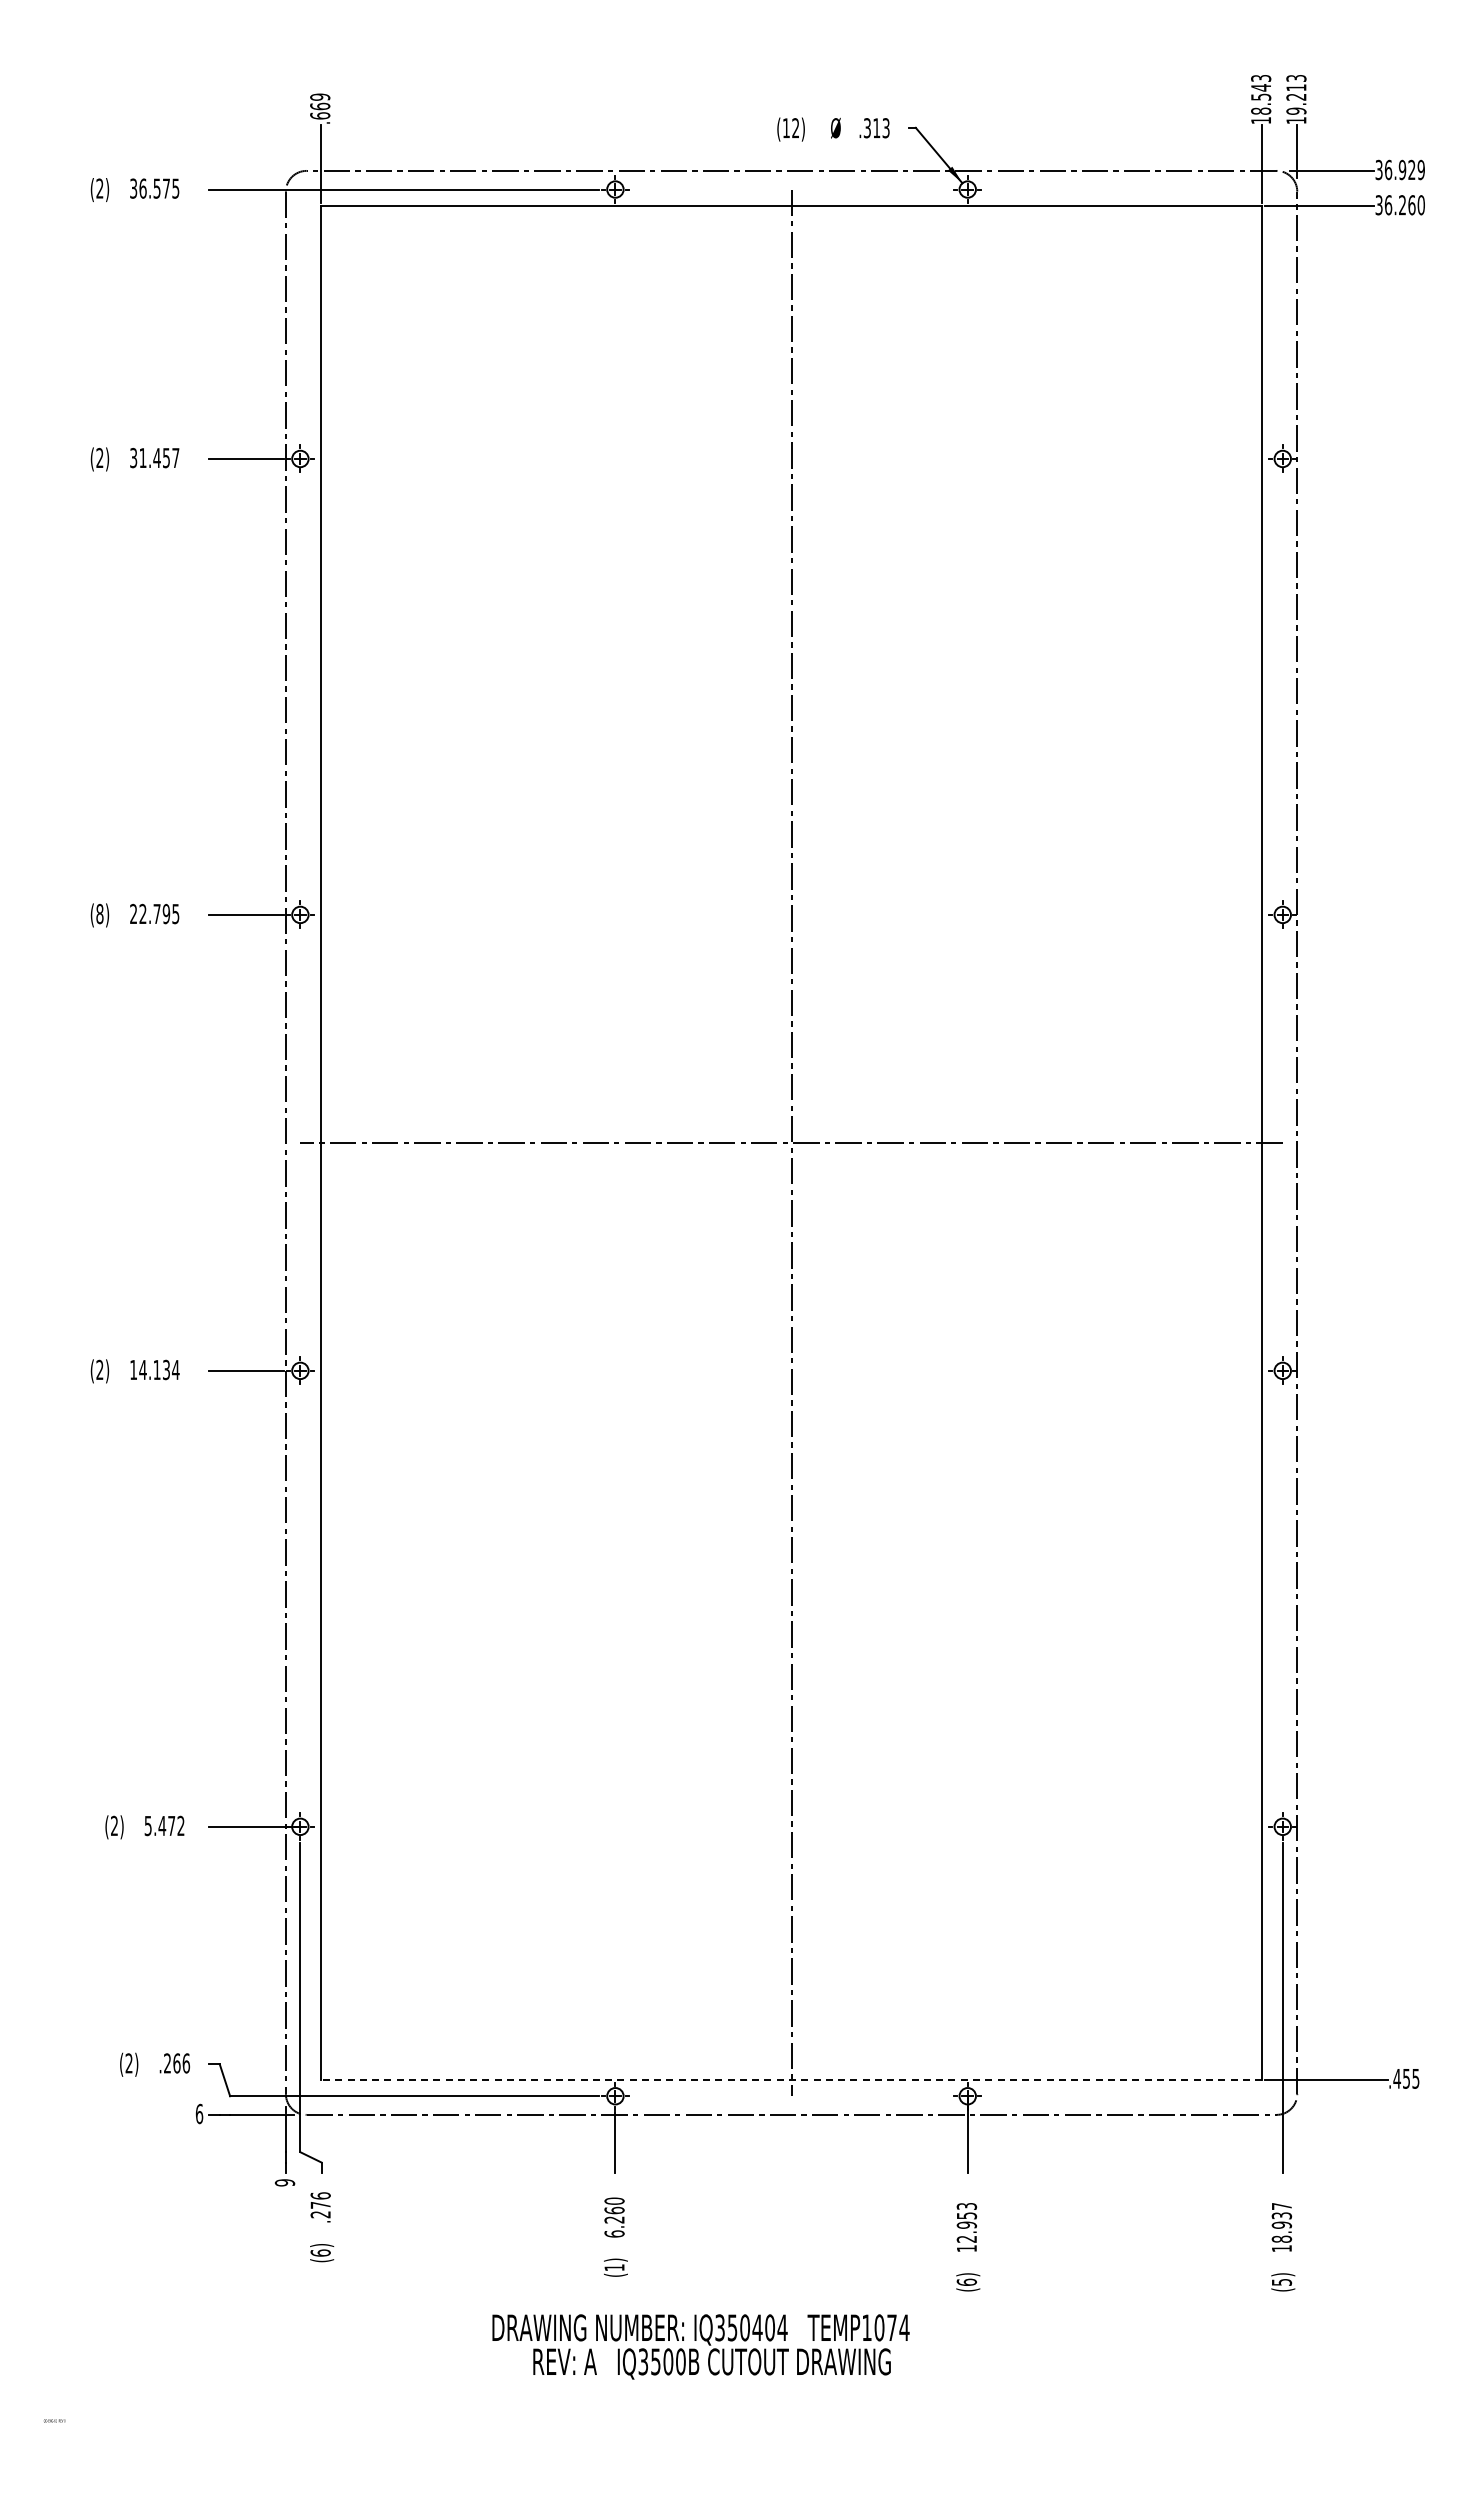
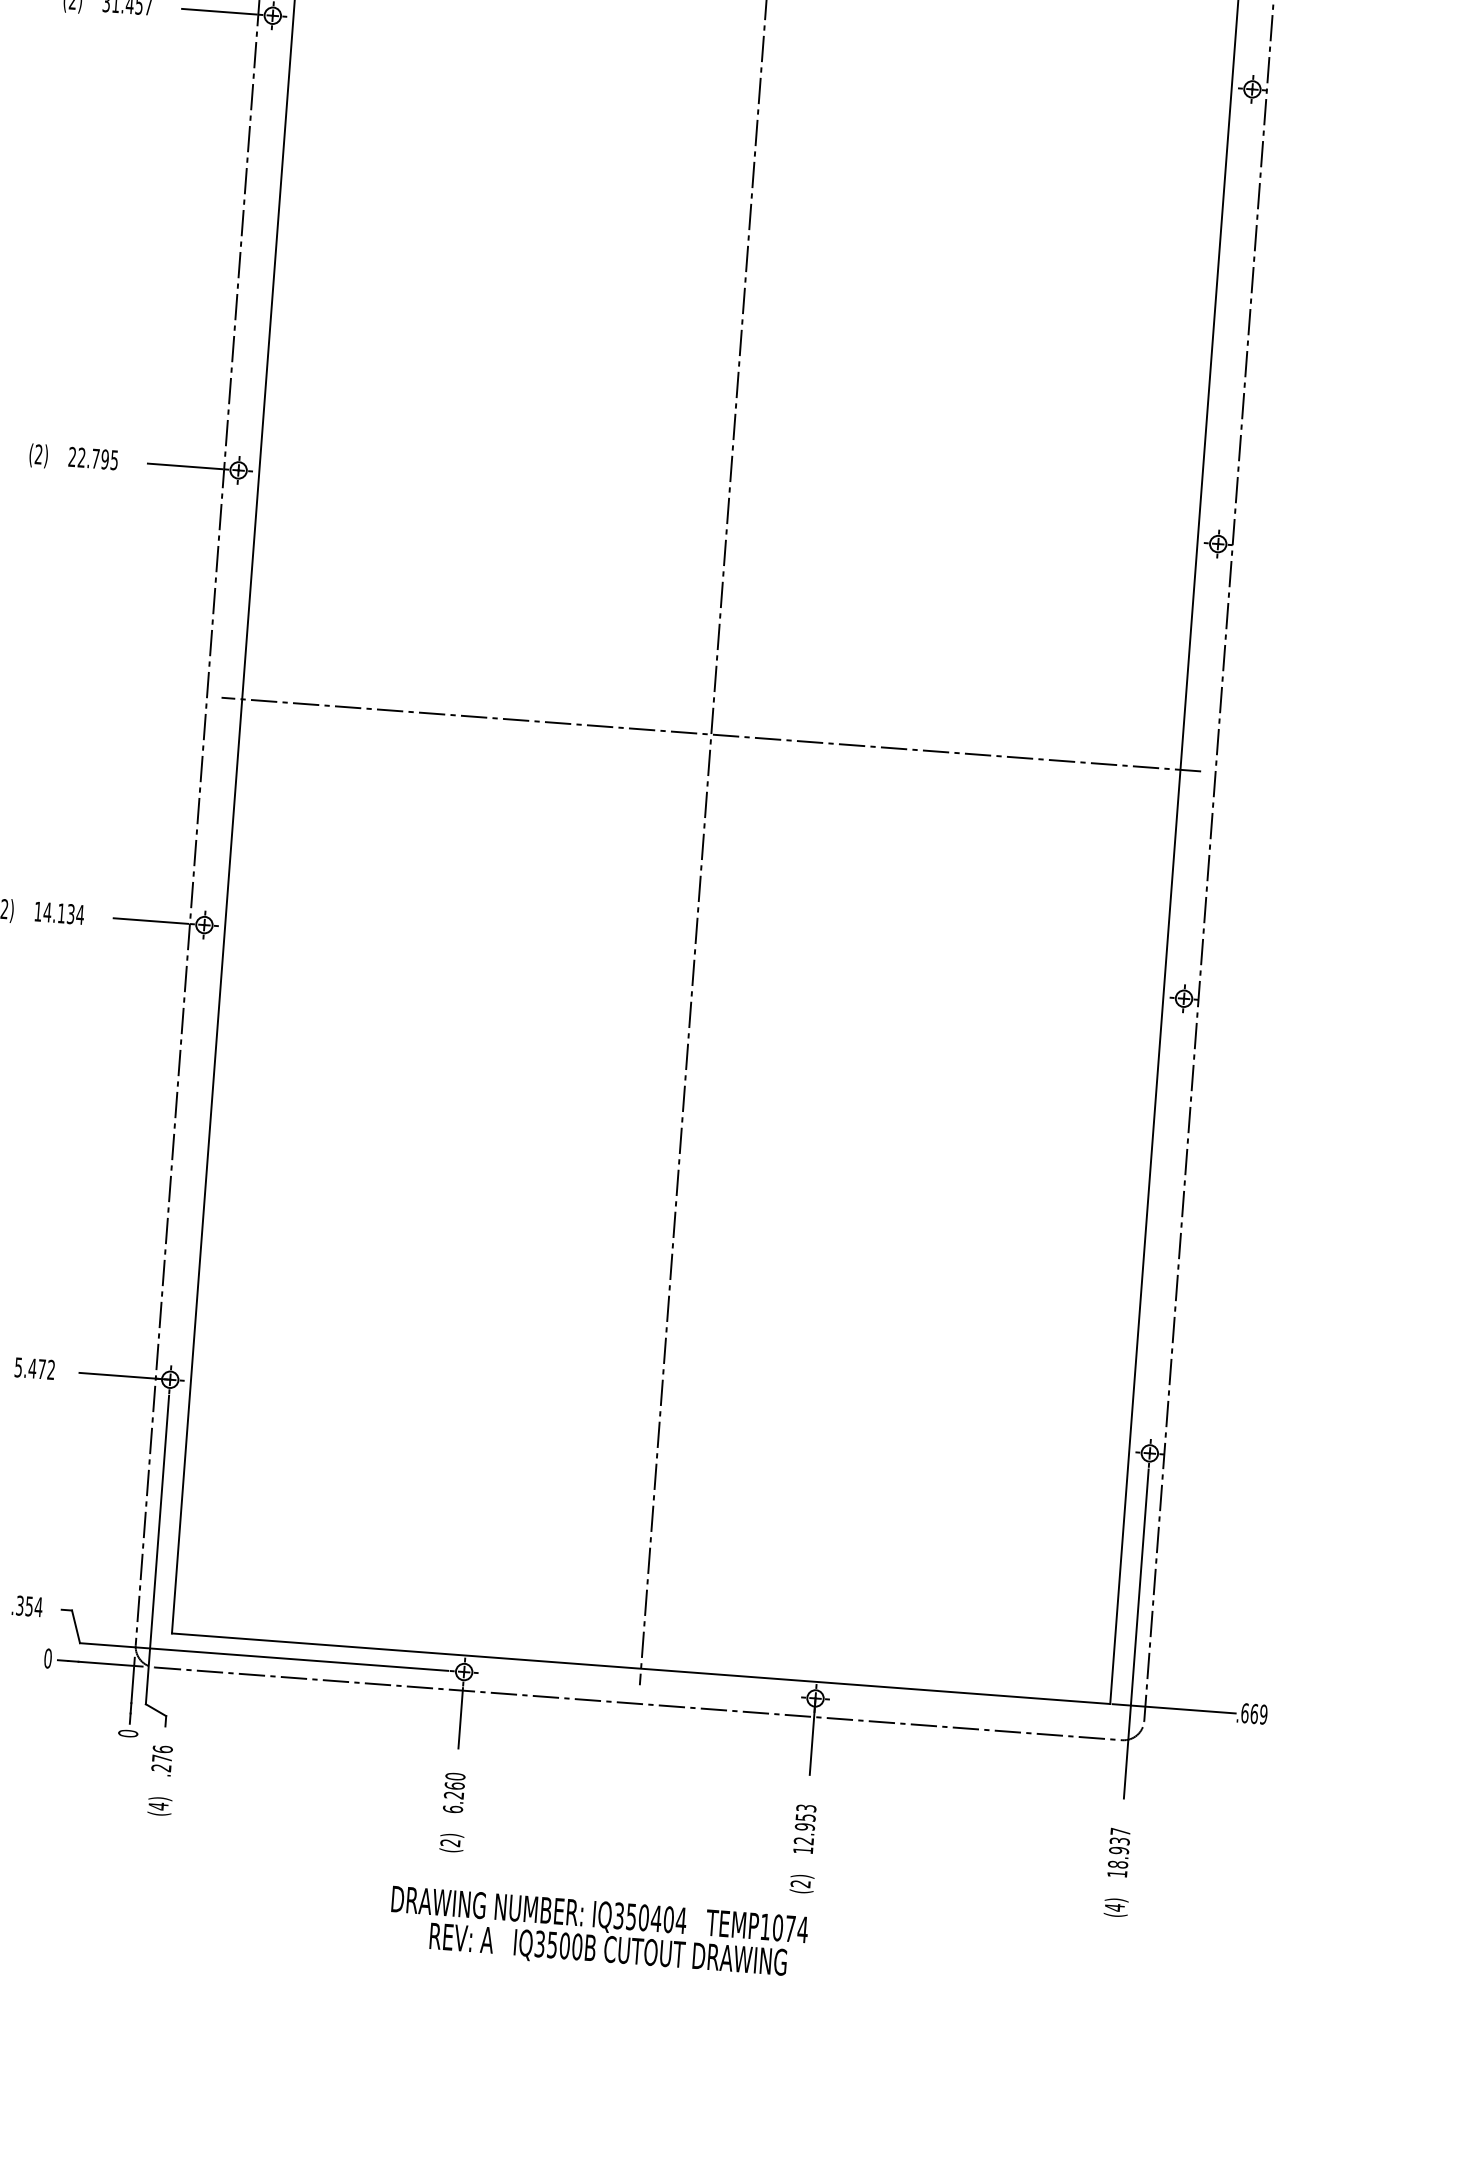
text: (99, 914) -> (38, 454), (8) -> (2)
text: (177, 2063) -> (29, 1606), .266 -> .354
text: (1406, 2078) -> (1254, 1713), .455 -> .669
line: (791, 2079) -> (641, 1668), dashed -> solid
text: (199, 2113) -> (48, 1658), 6 -> 0
text: (285, 2182) -> (128, 1733), 9 -> 0
text: (320, 2252) -> (158, 1805), (6) -> (4)
text: (614, 2267) -> (450, 1842), (1) -> (2)
text: (966, 2281) -> (800, 1883), (6) -> (2)
text: (1282, 2282) -> (1115, 1907), (5) -> (4)
text: (700, 2346) -> (598, 1933), moved

